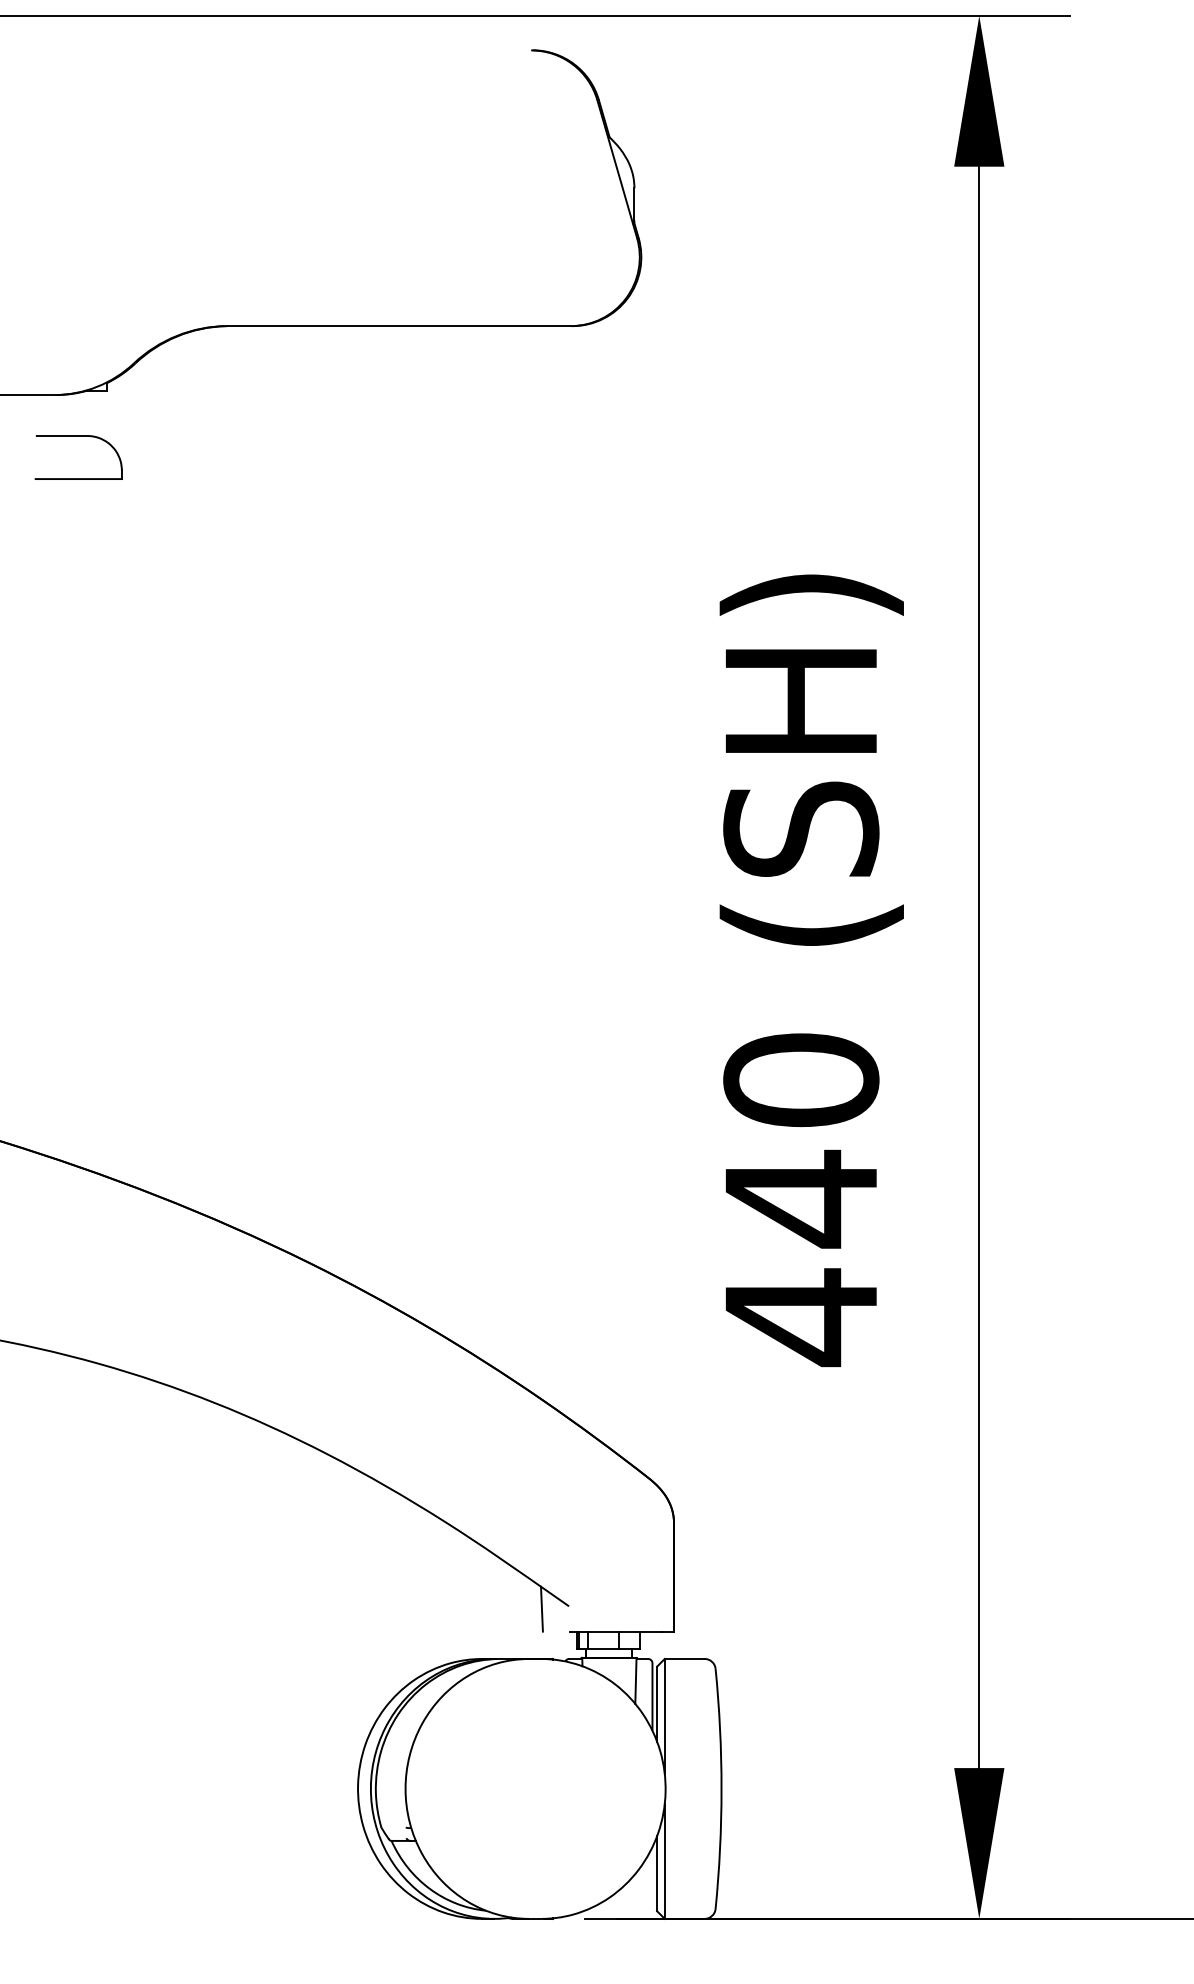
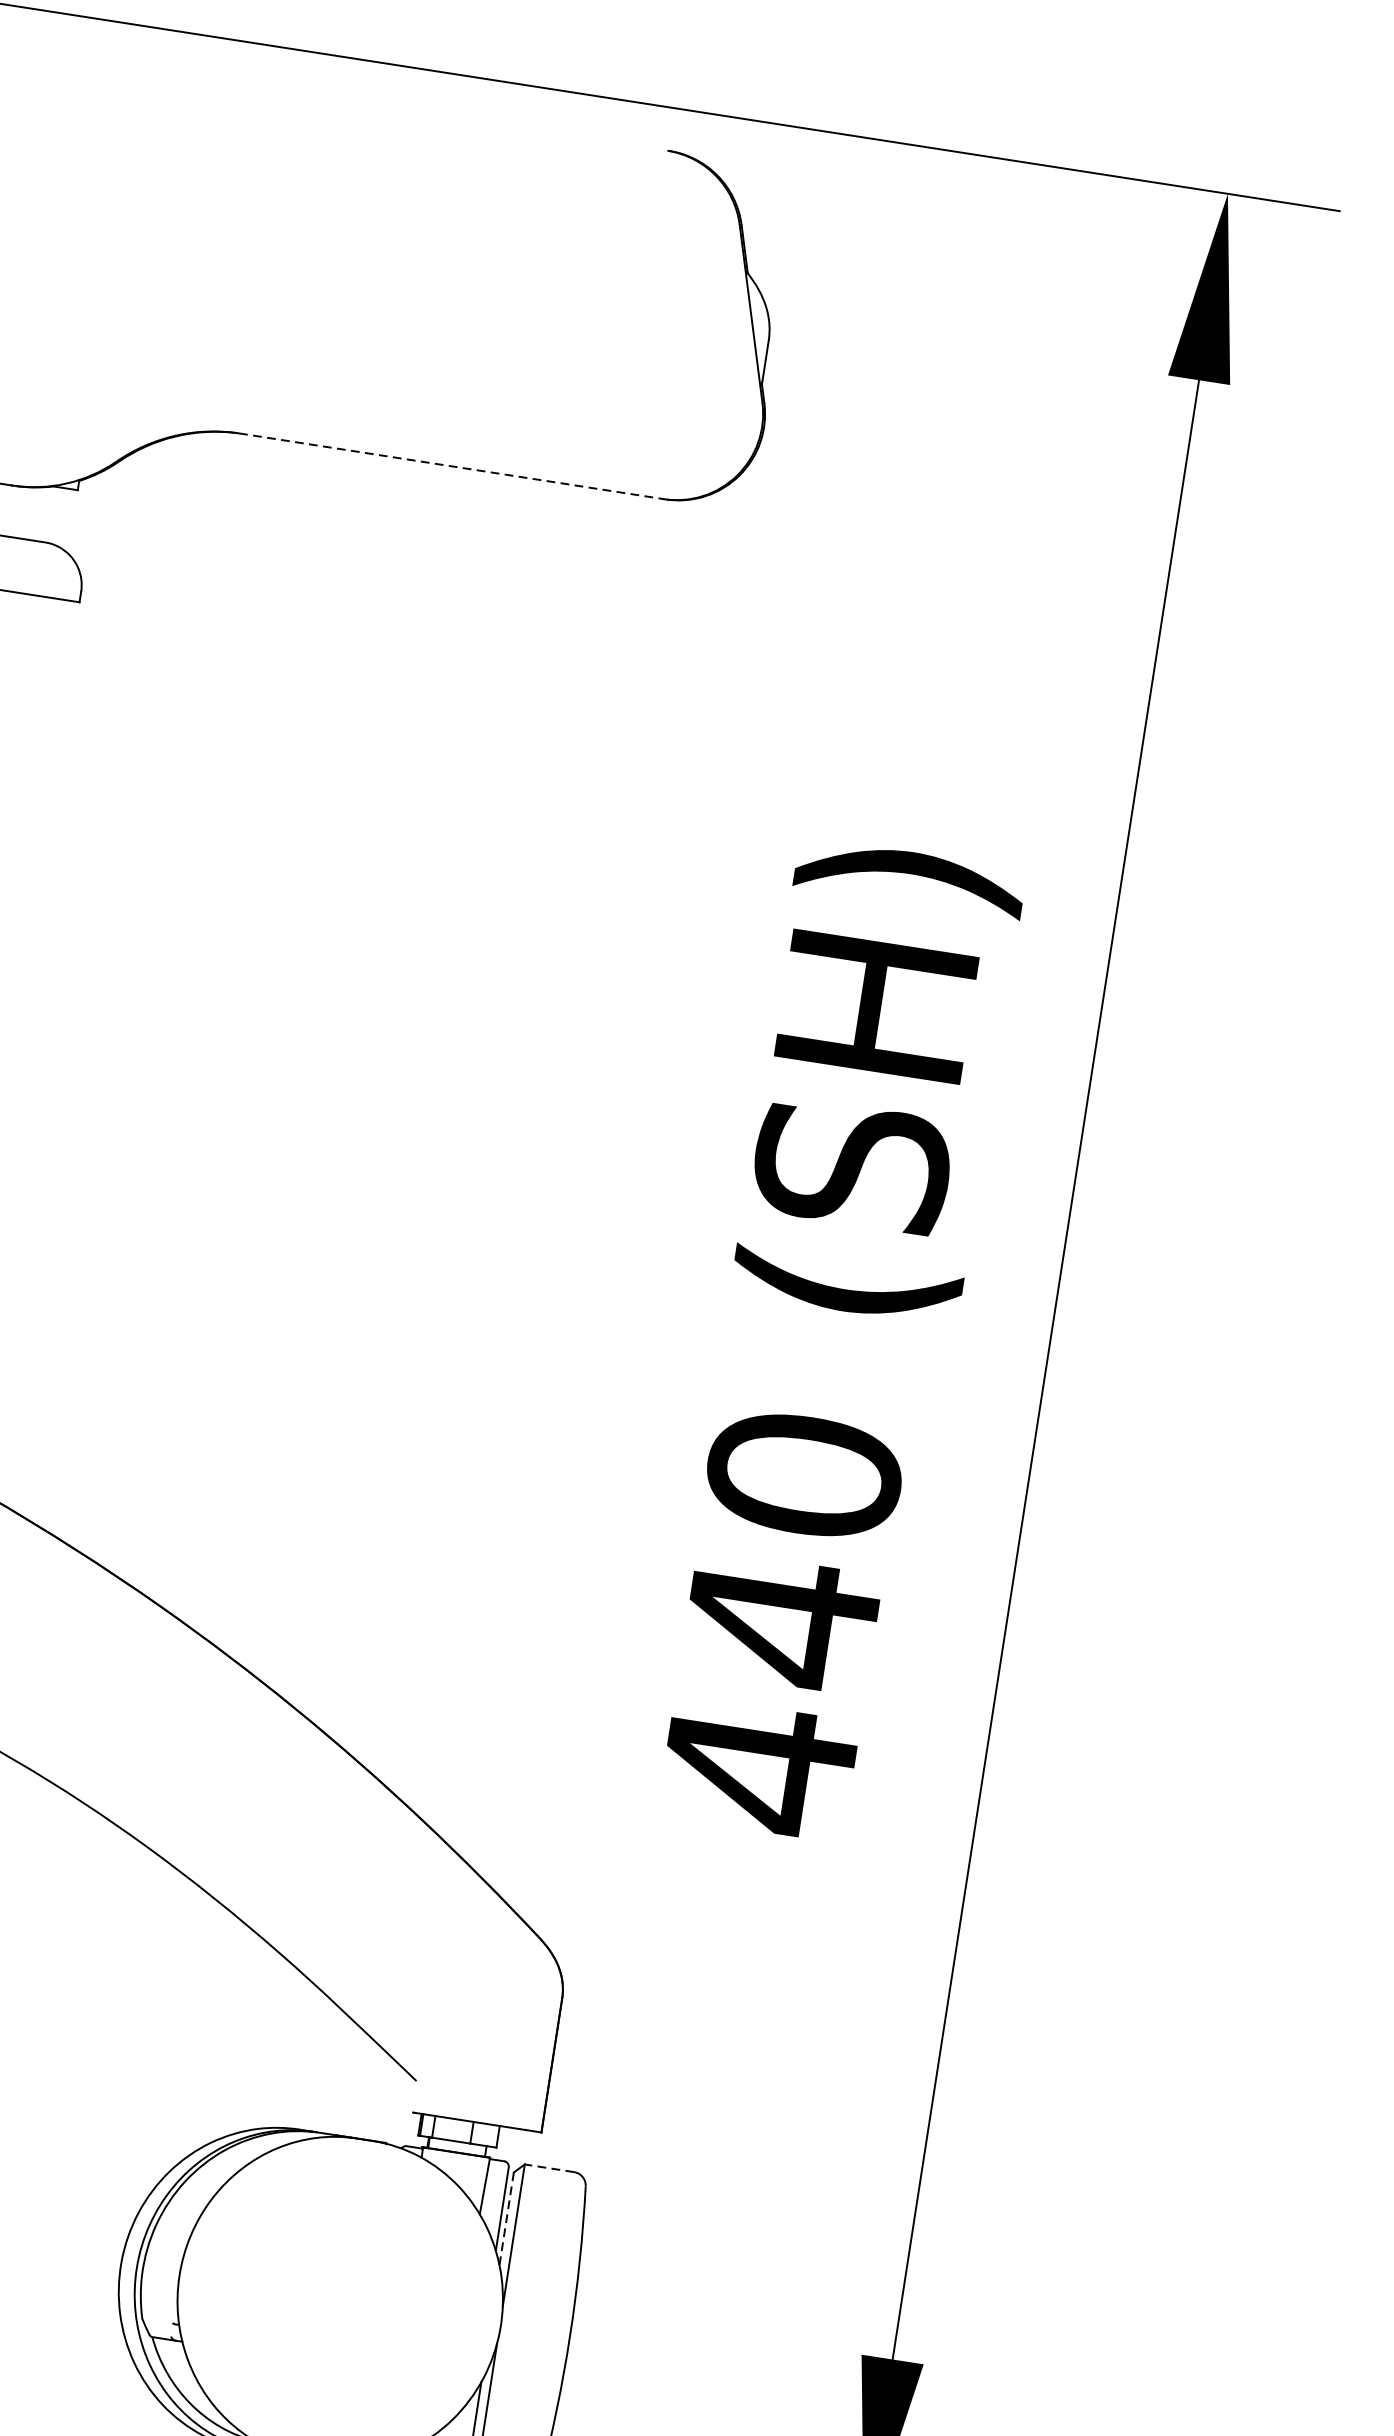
line: (398, 326) -> (450, 466), solid -> dashed
line: (541, 1608) -> (382, 2078), removed
line: (684, 1658) -> (549, 2167), solid -> dashed
line: (657, 1704) -> (507, 2219), solid -> dashed

